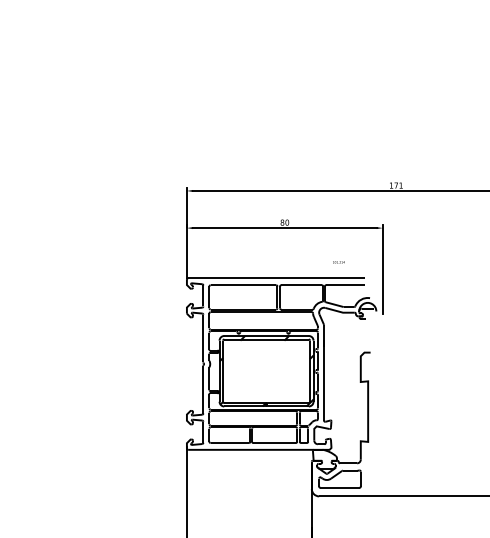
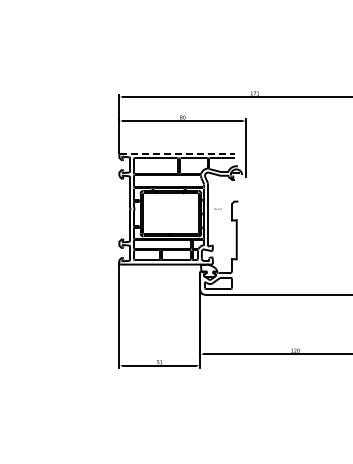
text: (338, 261) -> (217, 208), moved
line: (278, 278) -> (178, 153), solid -> dashed

